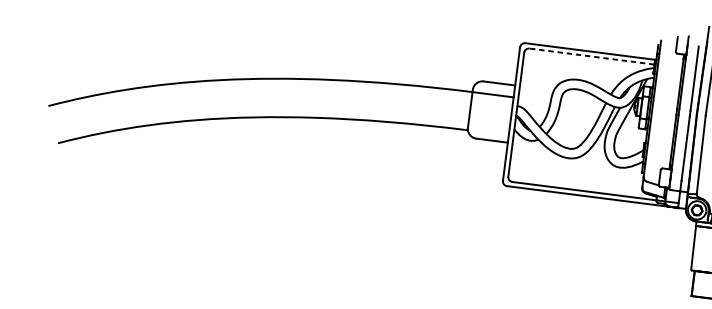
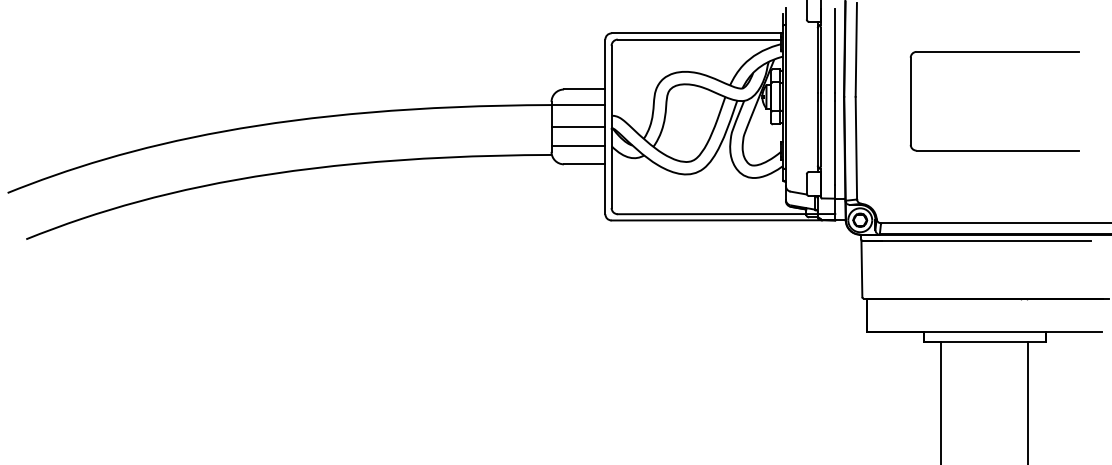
line: (592, 56) -> (699, 39), dashed -> solid
line: (491, 111) -> (578, 126), added
line: (489, 126) -> (578, 146), added

